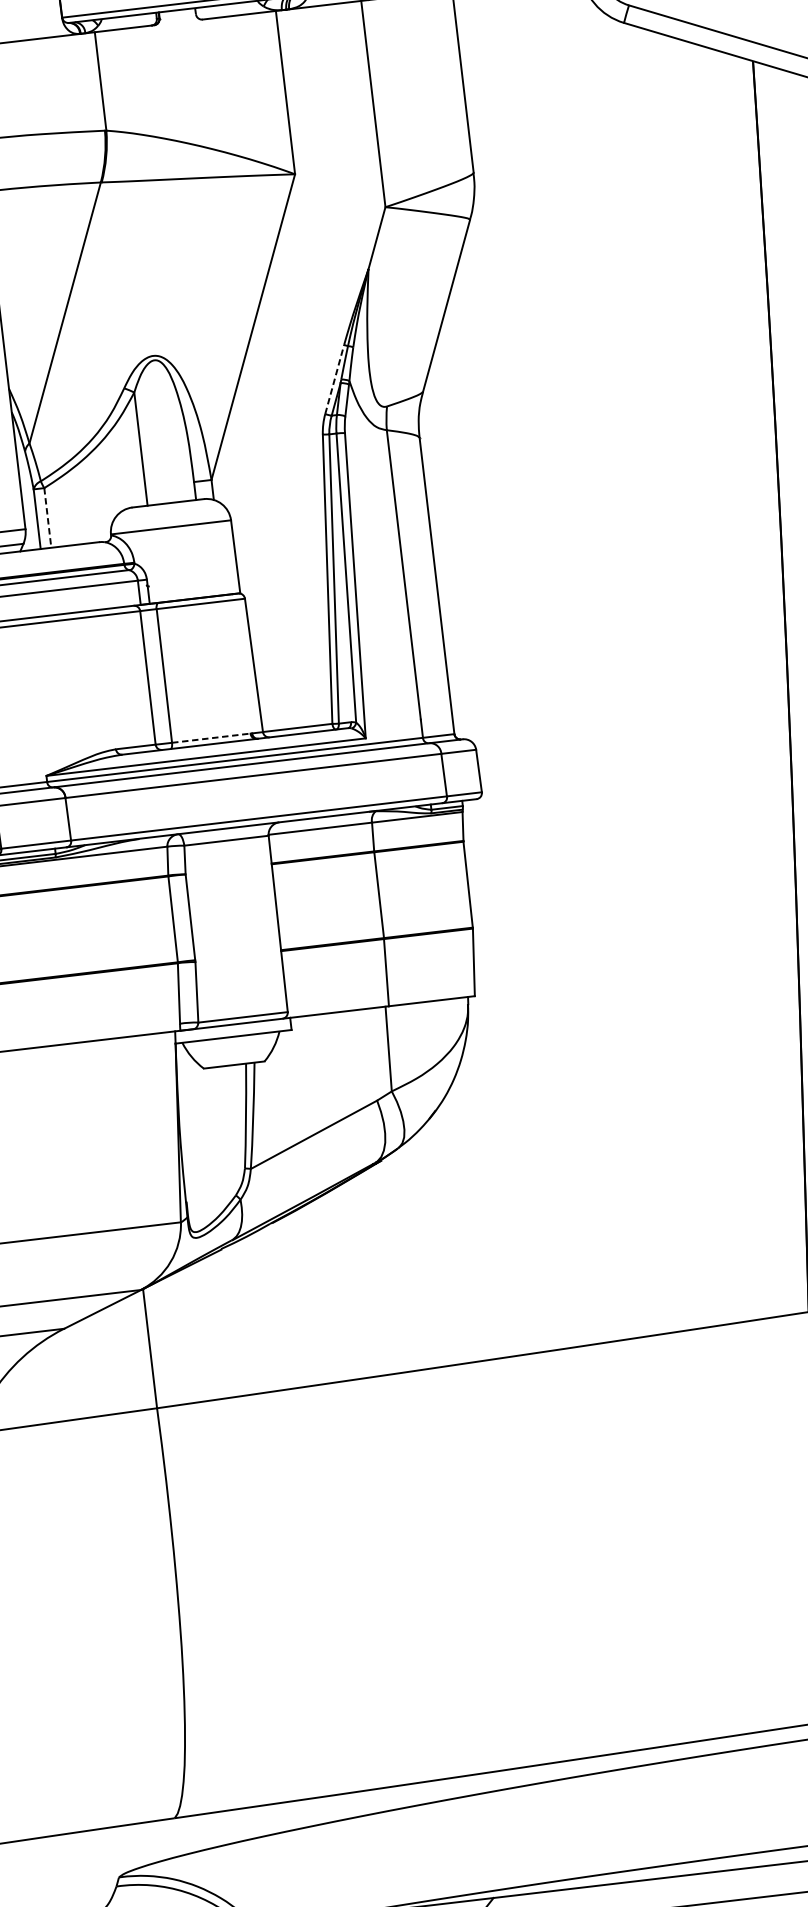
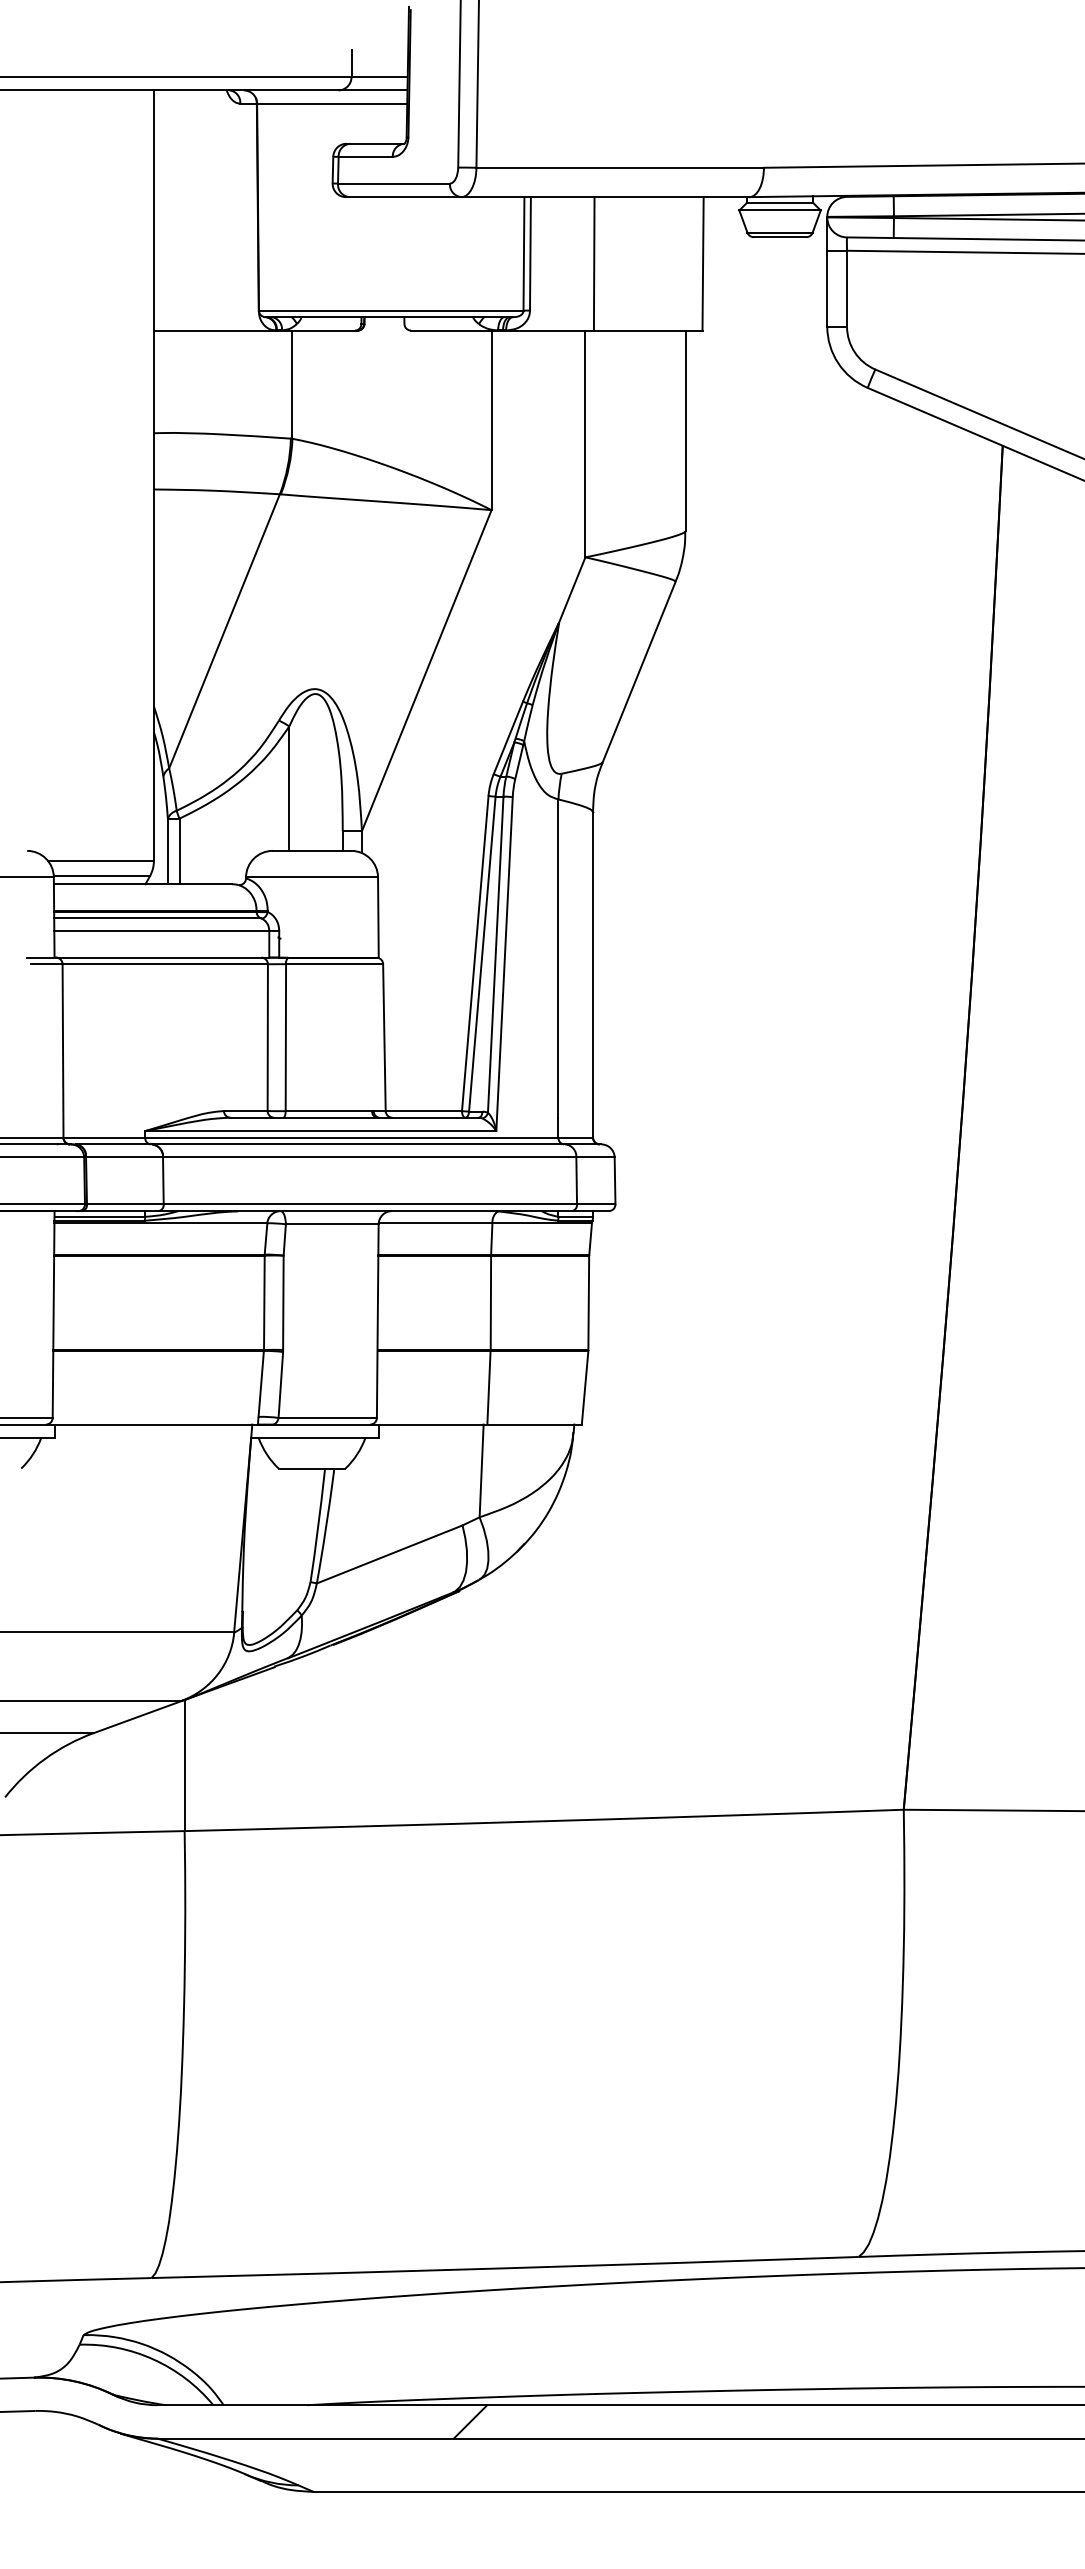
line: (334, 379) -> (508, 737), dashed -> solid
line: (47, 518) -> (179, 851), dashed -> solid
line: (211, 738) -> (329, 1111), dashed -> solid

